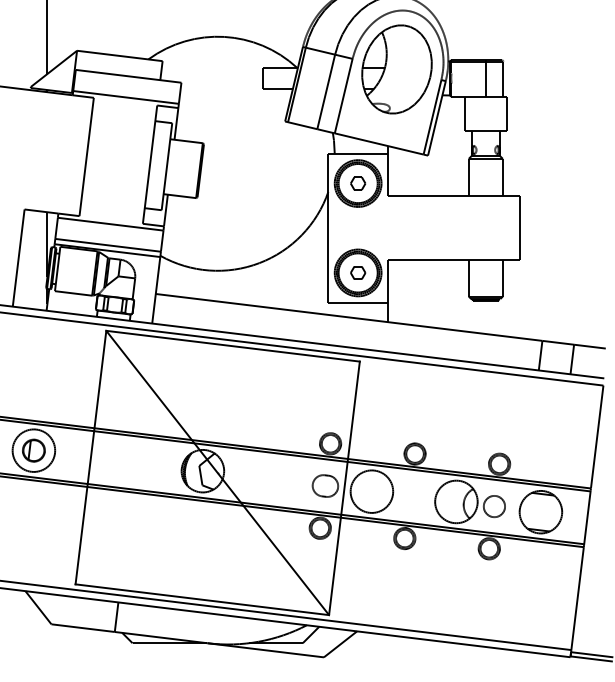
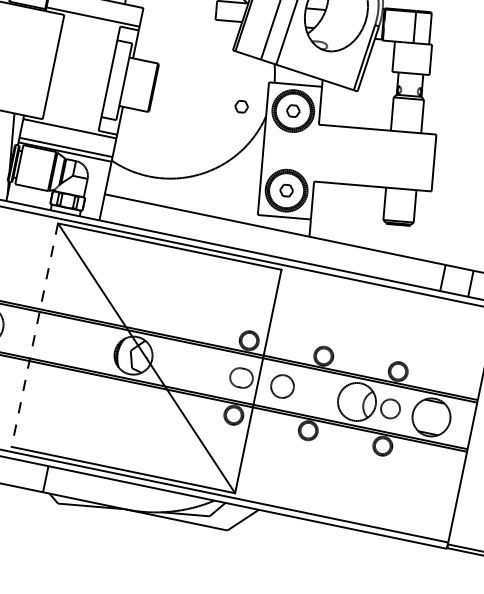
part: (300, 183) -> (241, 106), added
line: (90, 457) -> (34, 335), solid -> dashed
circle: (371, 491) -> (282, 386), size x0.6

